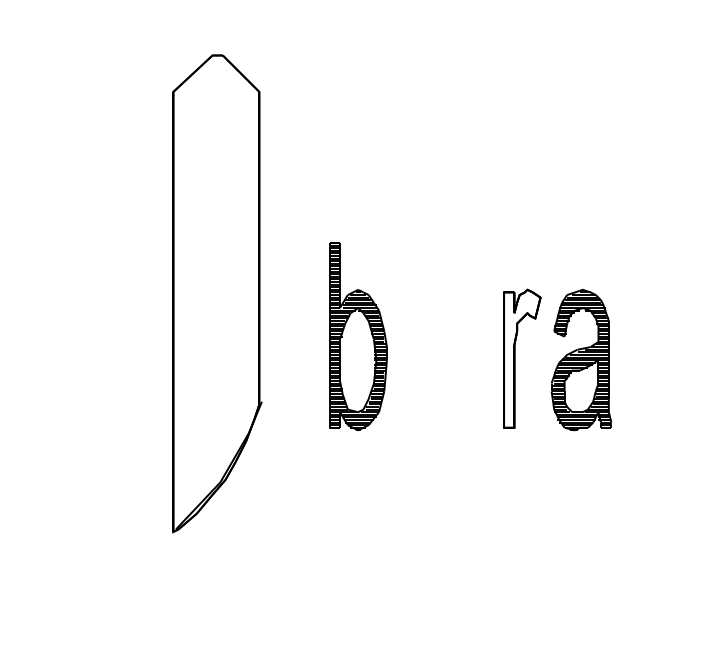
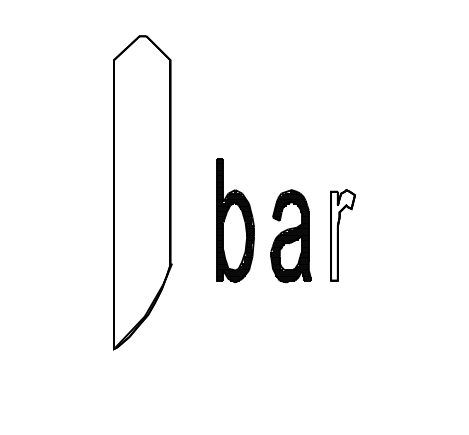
part: (580, 360) -> (290, 236), moved

